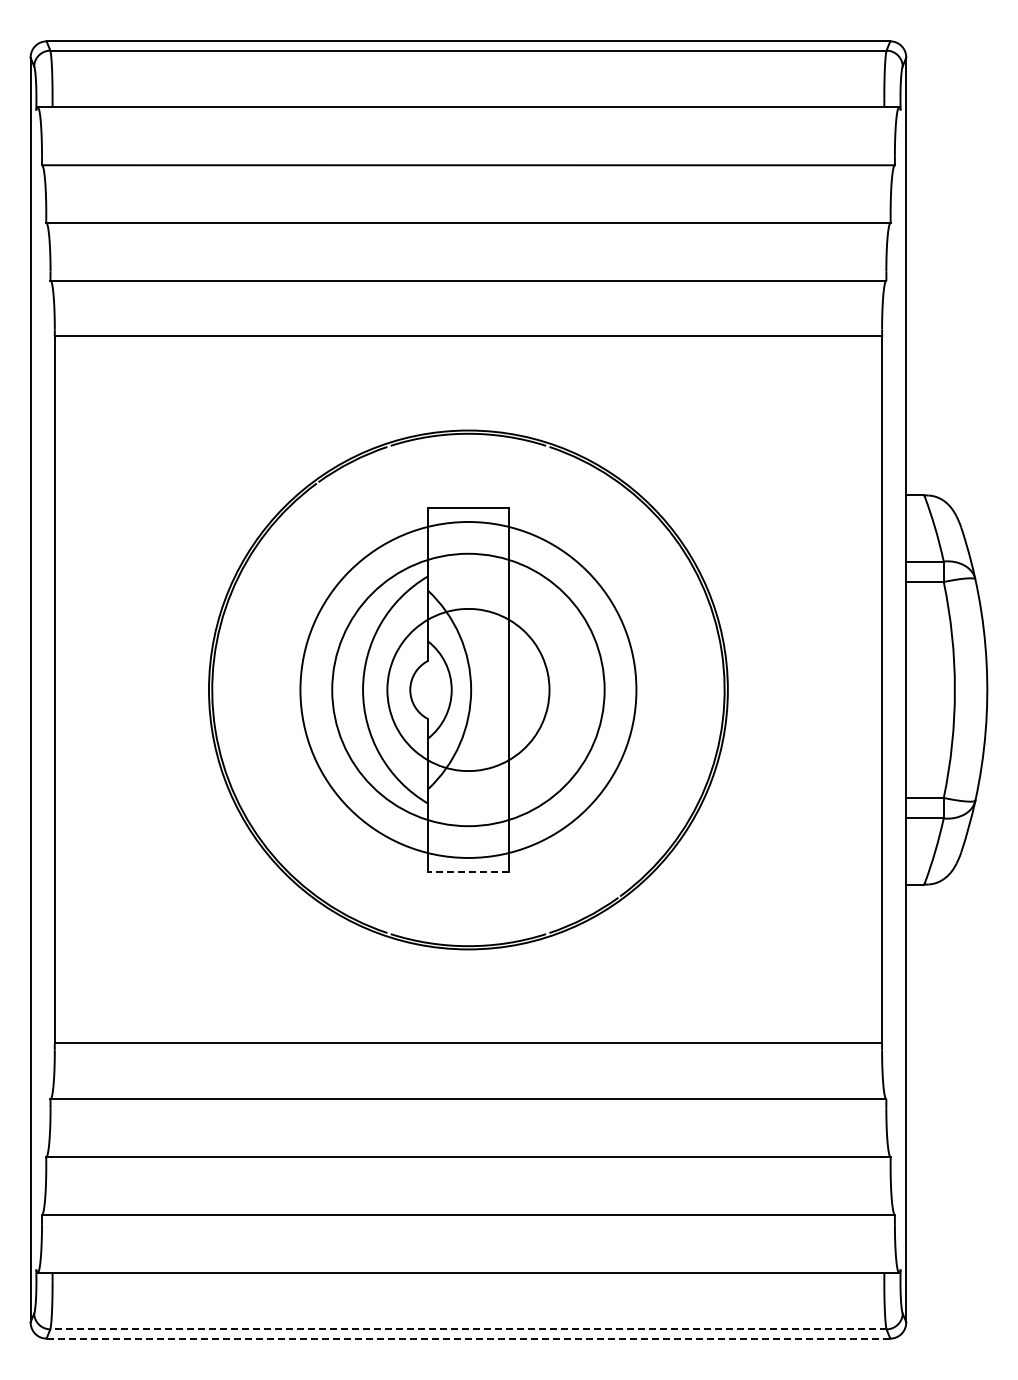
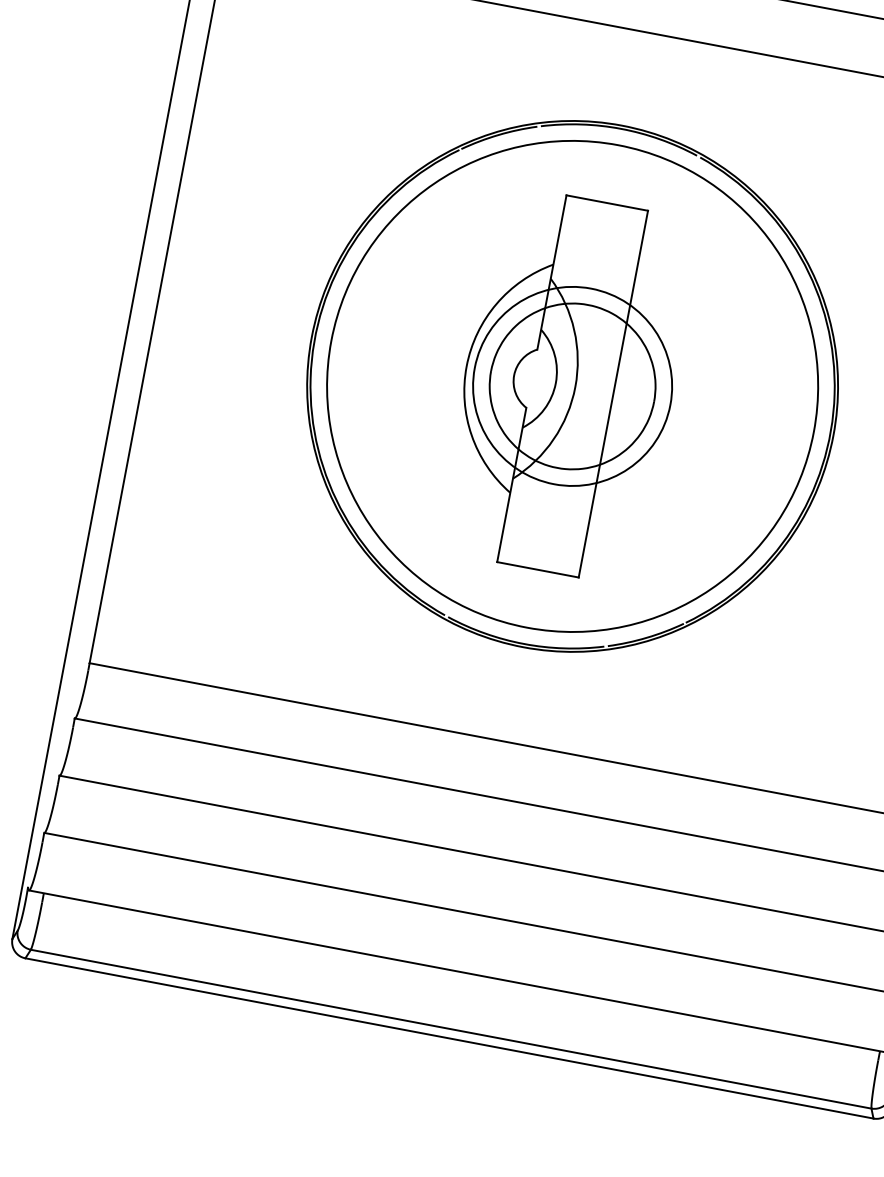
circle: (468, 689) -> (572, 385), size x0.71
circle: (468, 689) -> (572, 385), size x1.43
line: (468, 872) -> (538, 569), dashed -> solid
line: (467, 1329) -> (450, 1029), dashed -> solid
line: (468, 1338) -> (449, 1038), dashed -> solid

